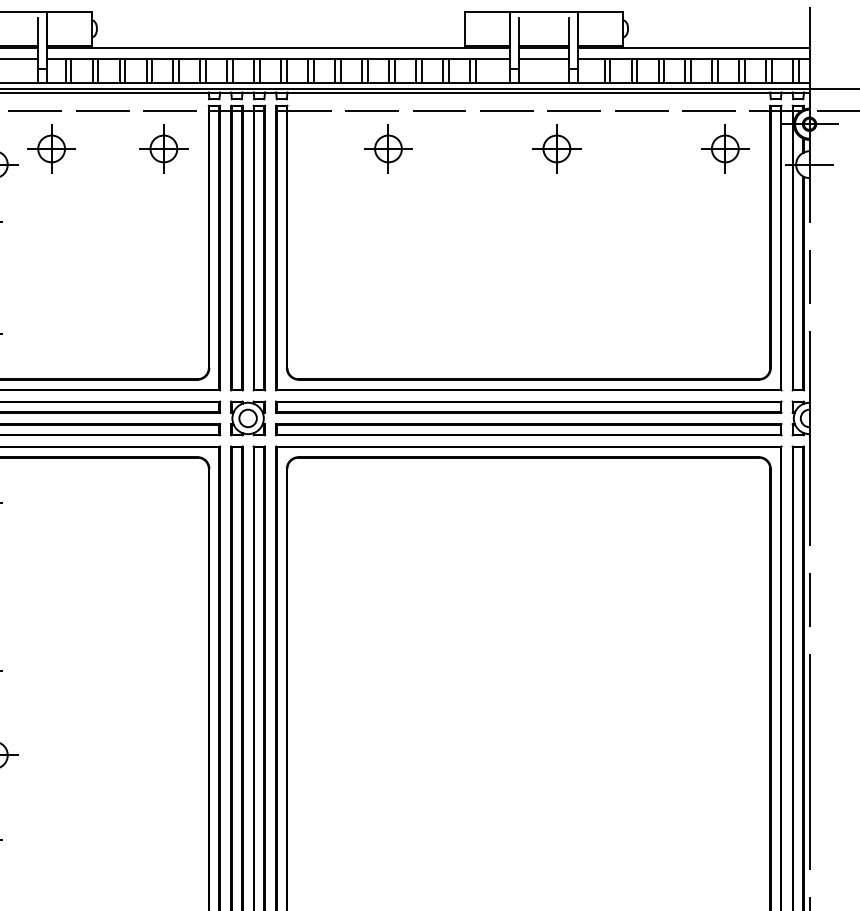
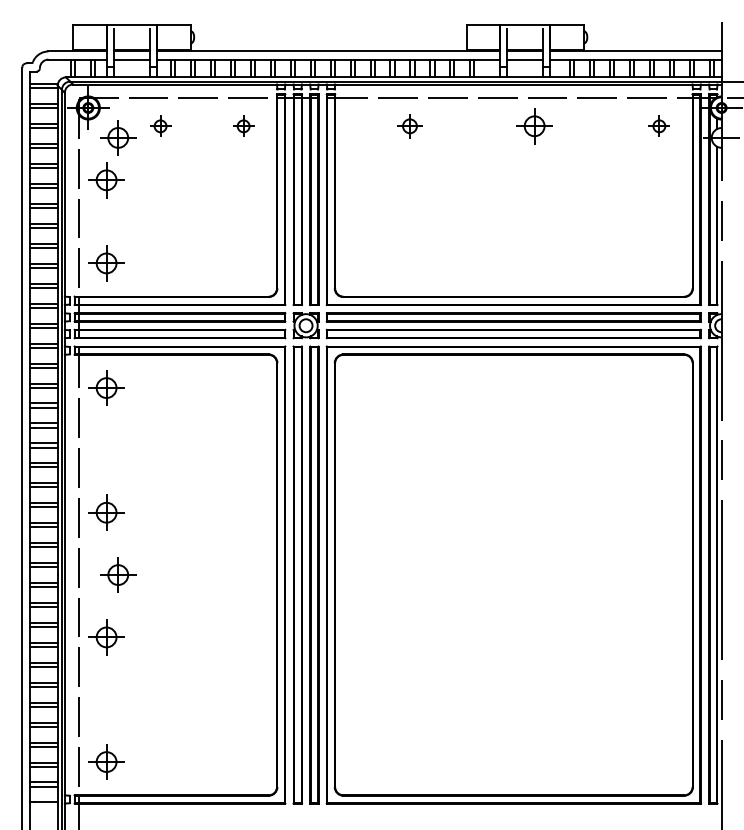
part: (51, 149) -> (160, 126), size x0.6
part: (163, 149) -> (243, 126), size x0.6
part: (387, 149) -> (409, 126), size x0.7
part: (725, 149) -> (659, 126), size x0.6

